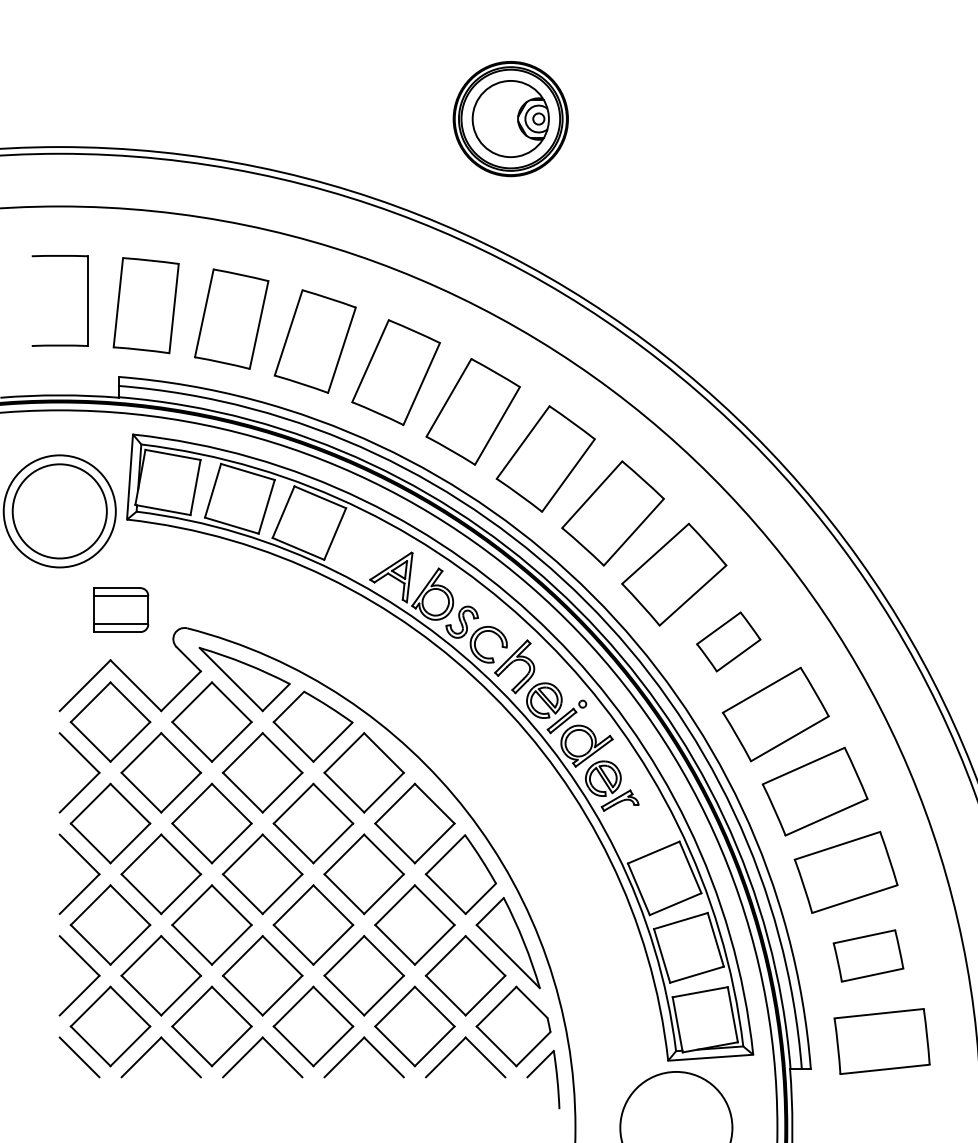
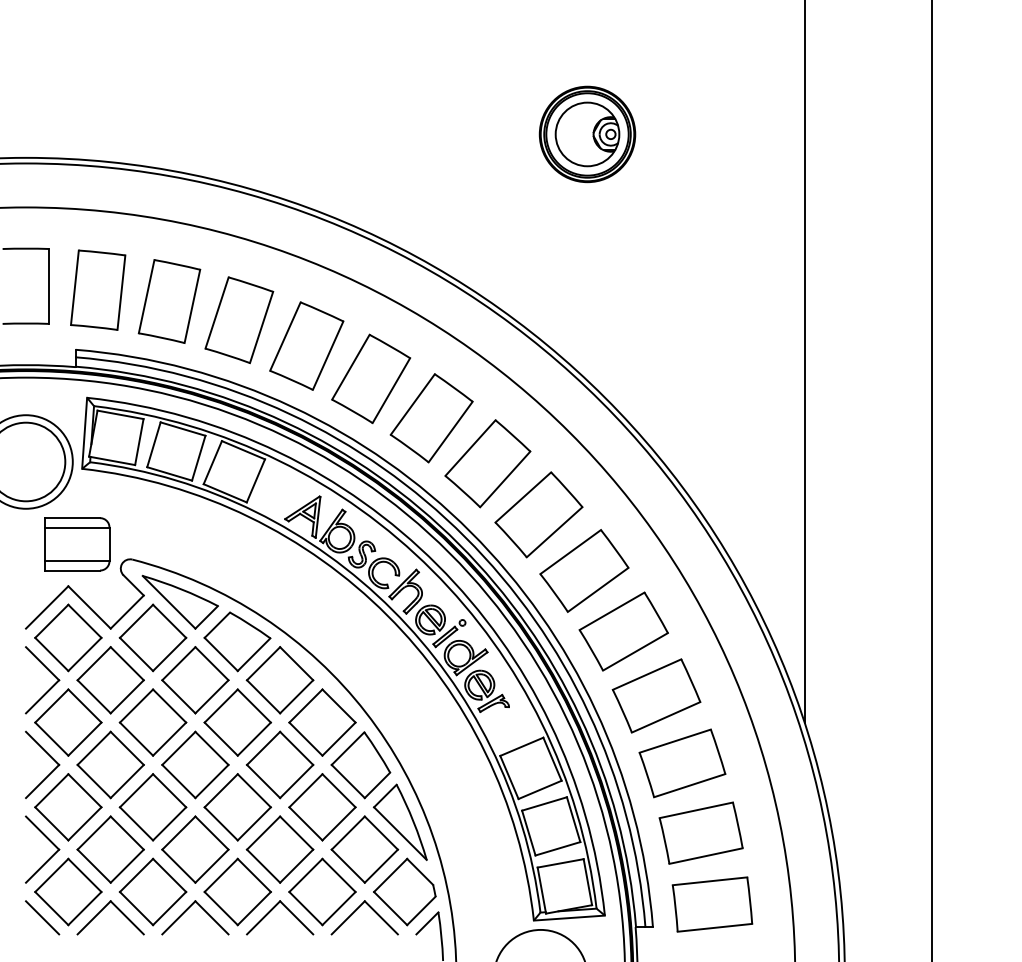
part: (510, 119) -> (587, 134), moved
part: (121, 610) -> (77, 544), size x1.43
part: (728, 641) -> (584, 570), size x1.67
part: (867, 955) -> (700, 832), size x1.43

